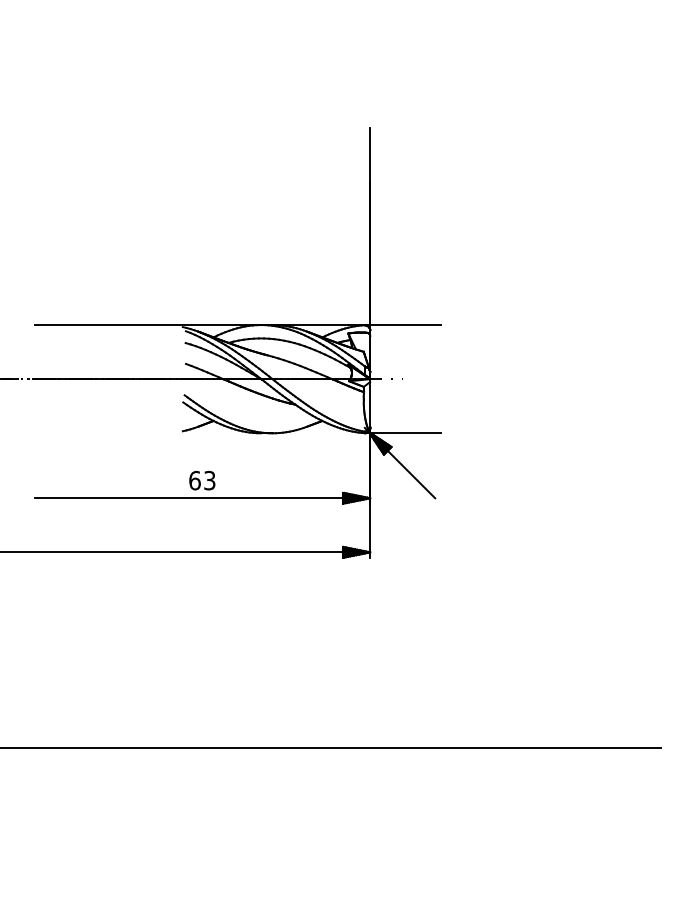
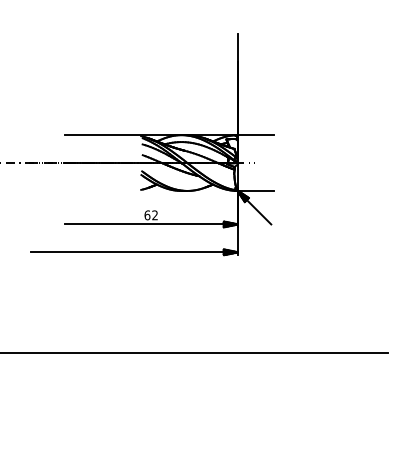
text: (208, 480) -> (154, 215), 63 -> 62

